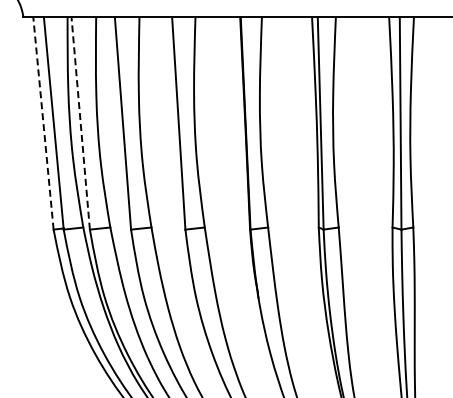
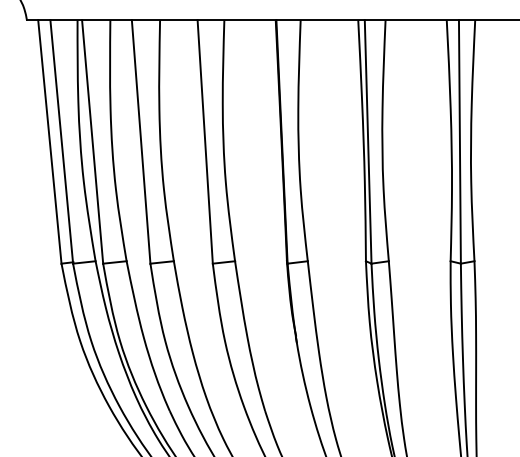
line: (43, 123) -> (49, 141), dashed -> solid
line: (80, 123) -> (92, 141), dashed -> solid

